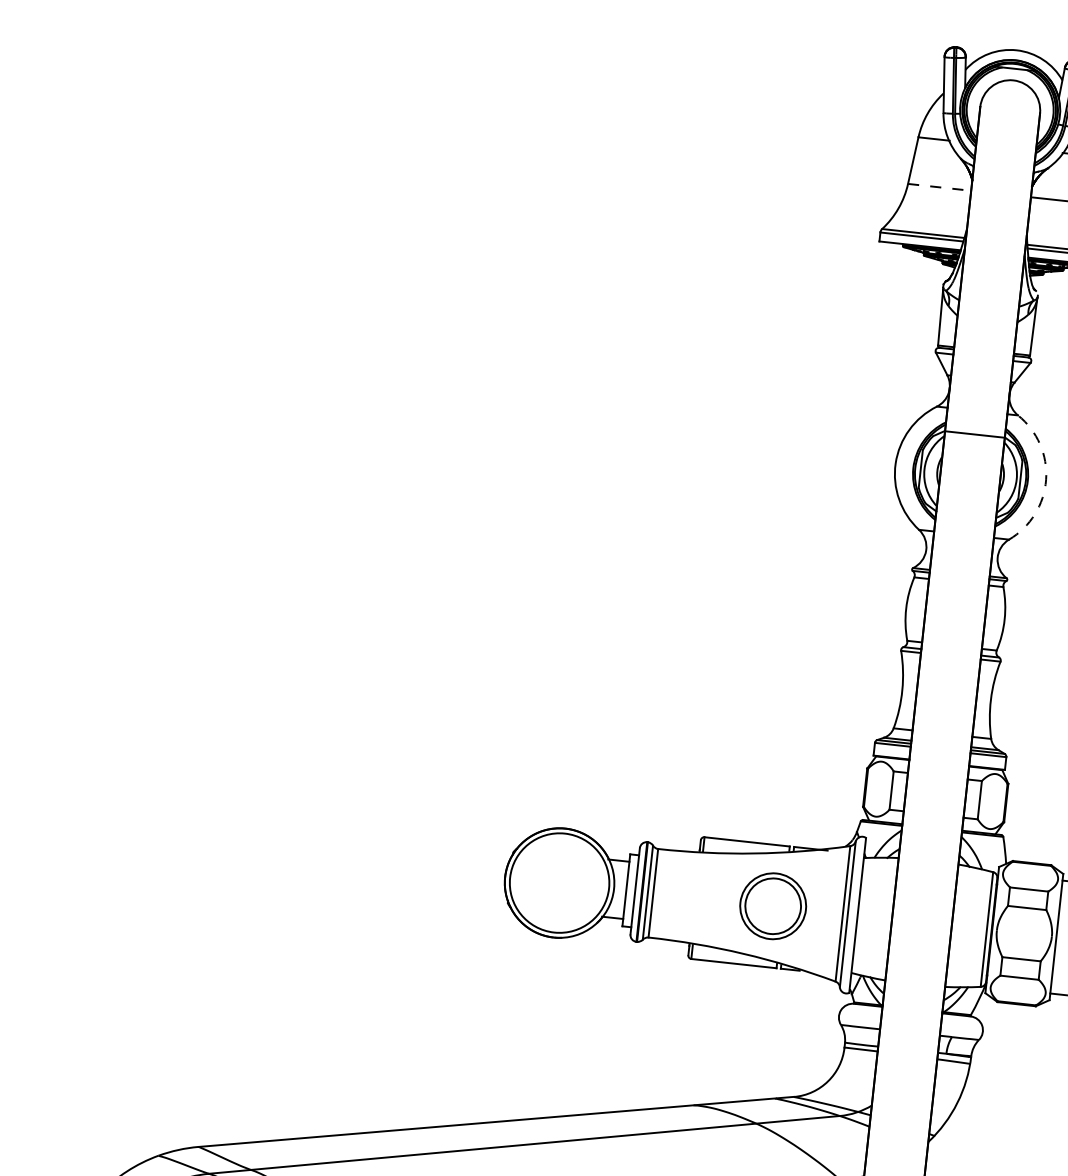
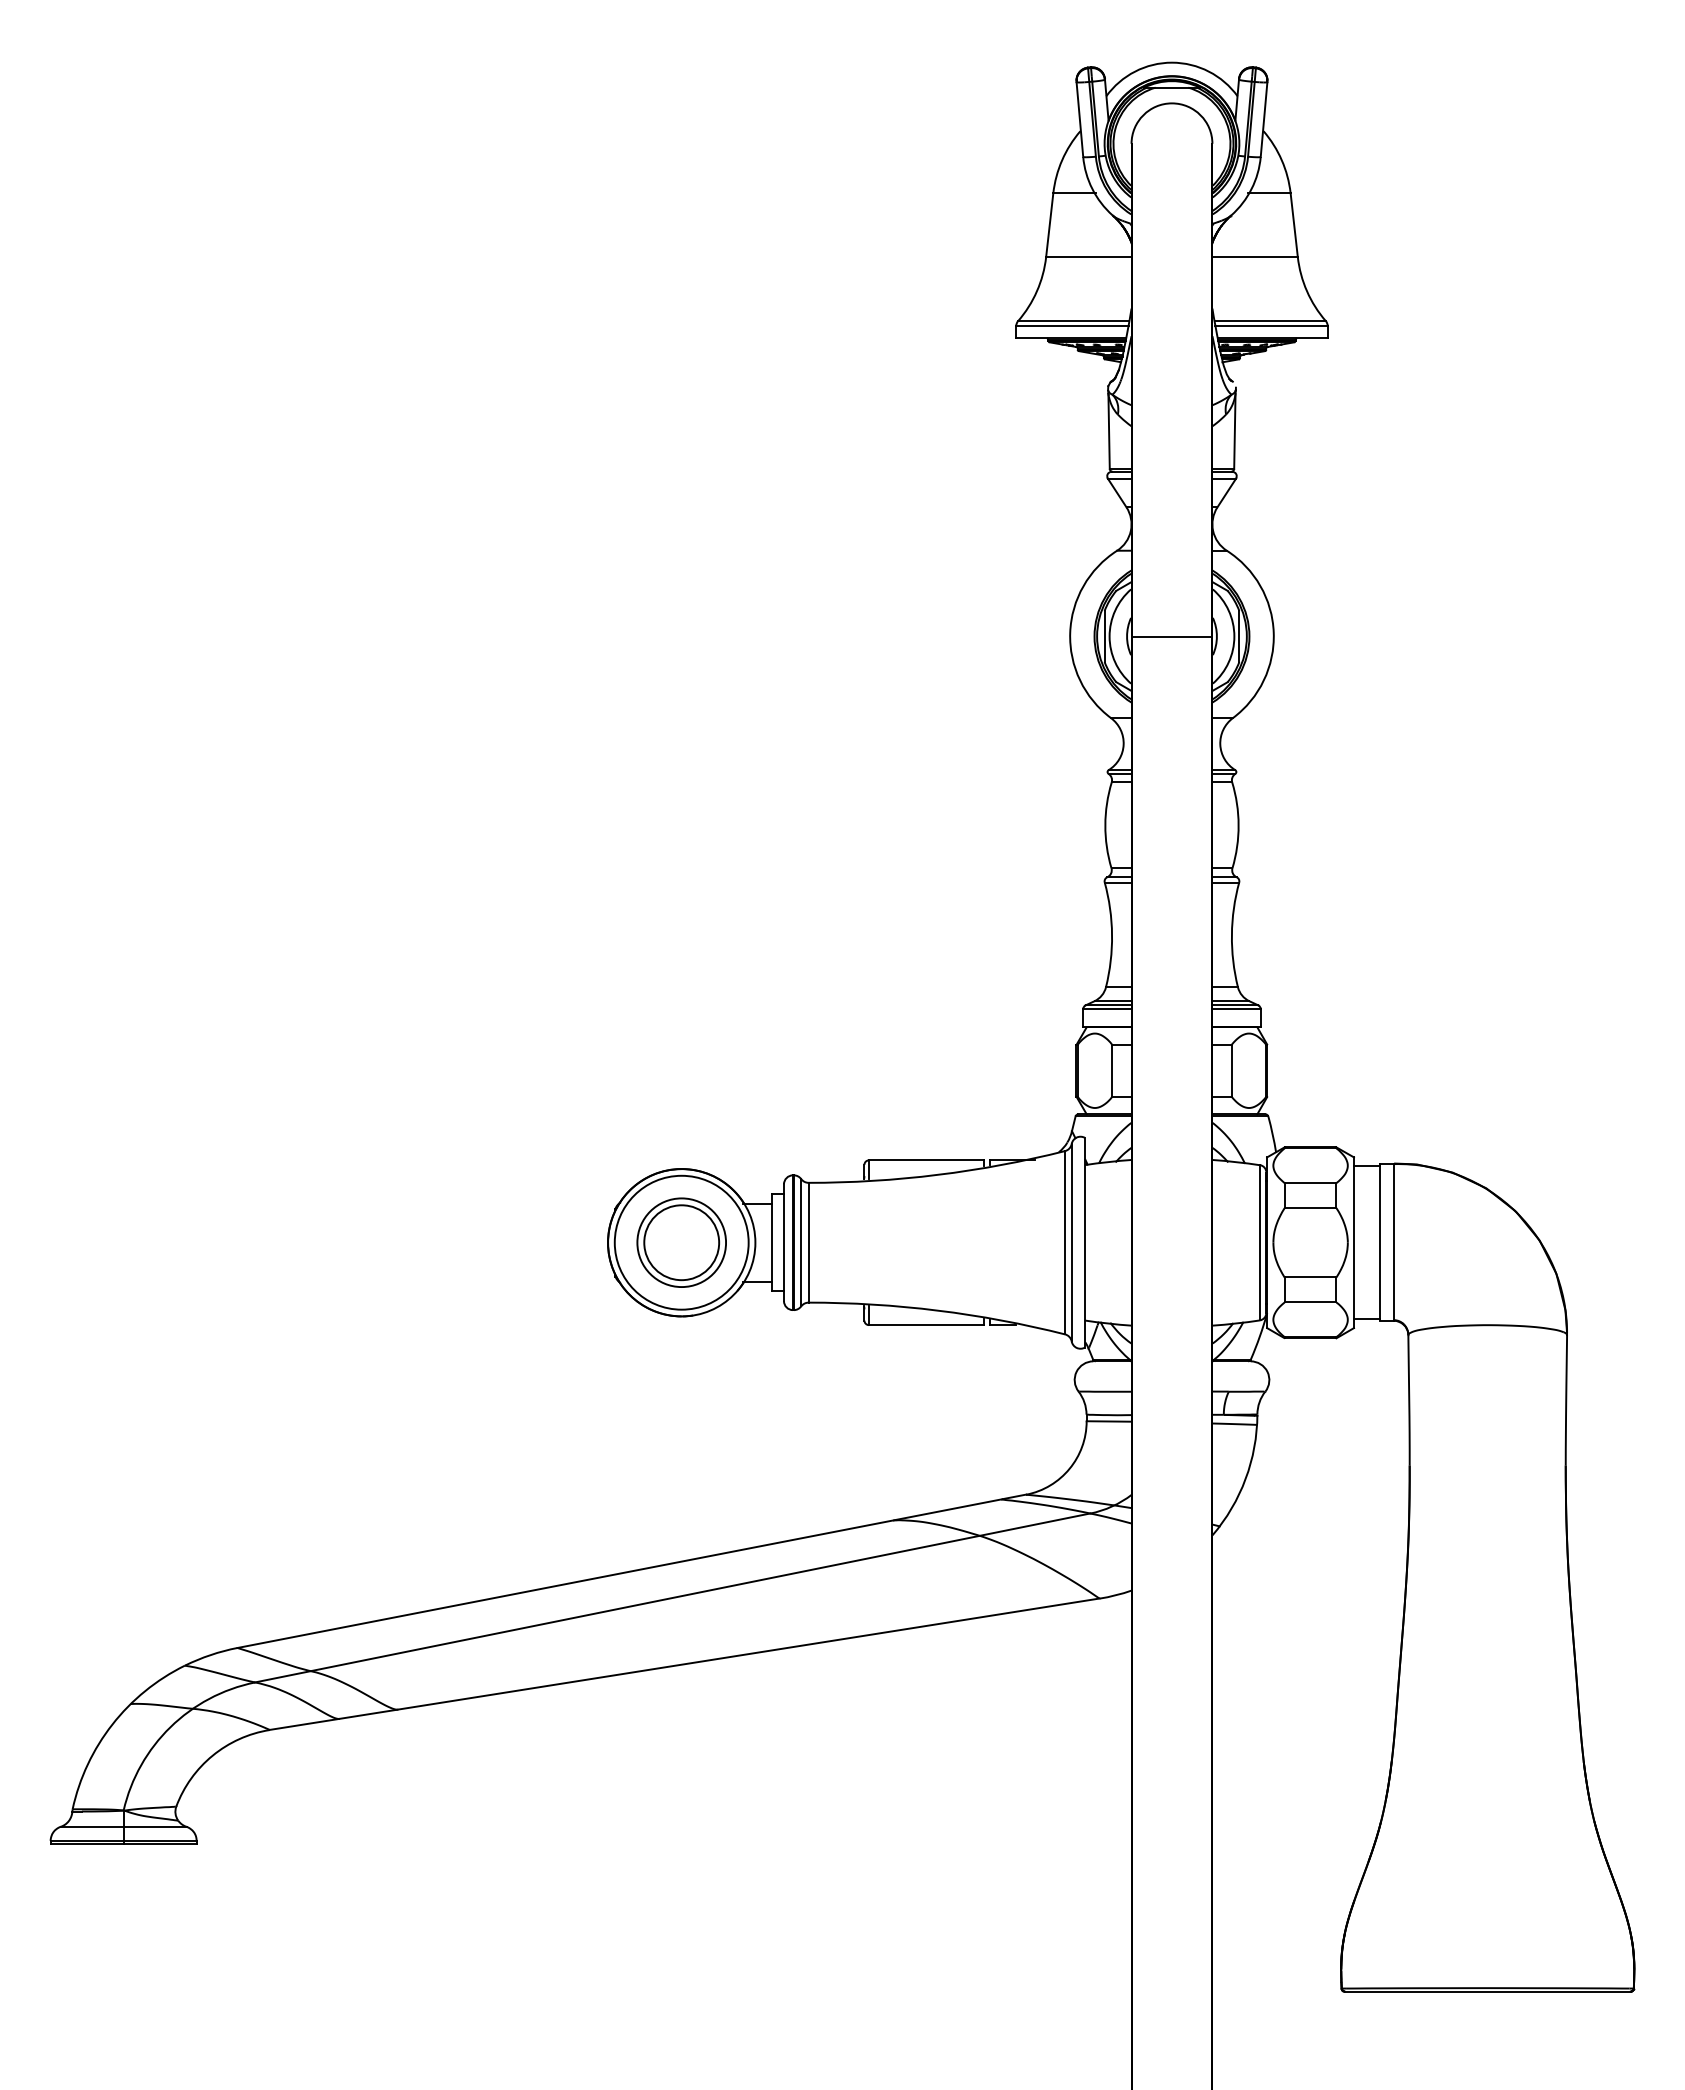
line: (939, 187) -> (1088, 257), dashed -> solid
line: (974, 434) -> (1171, 636), moved
arc: (1045, 479) -> (1273, 632), dashed -> solid
part: (773, 906) -> (681, 1242), moved

